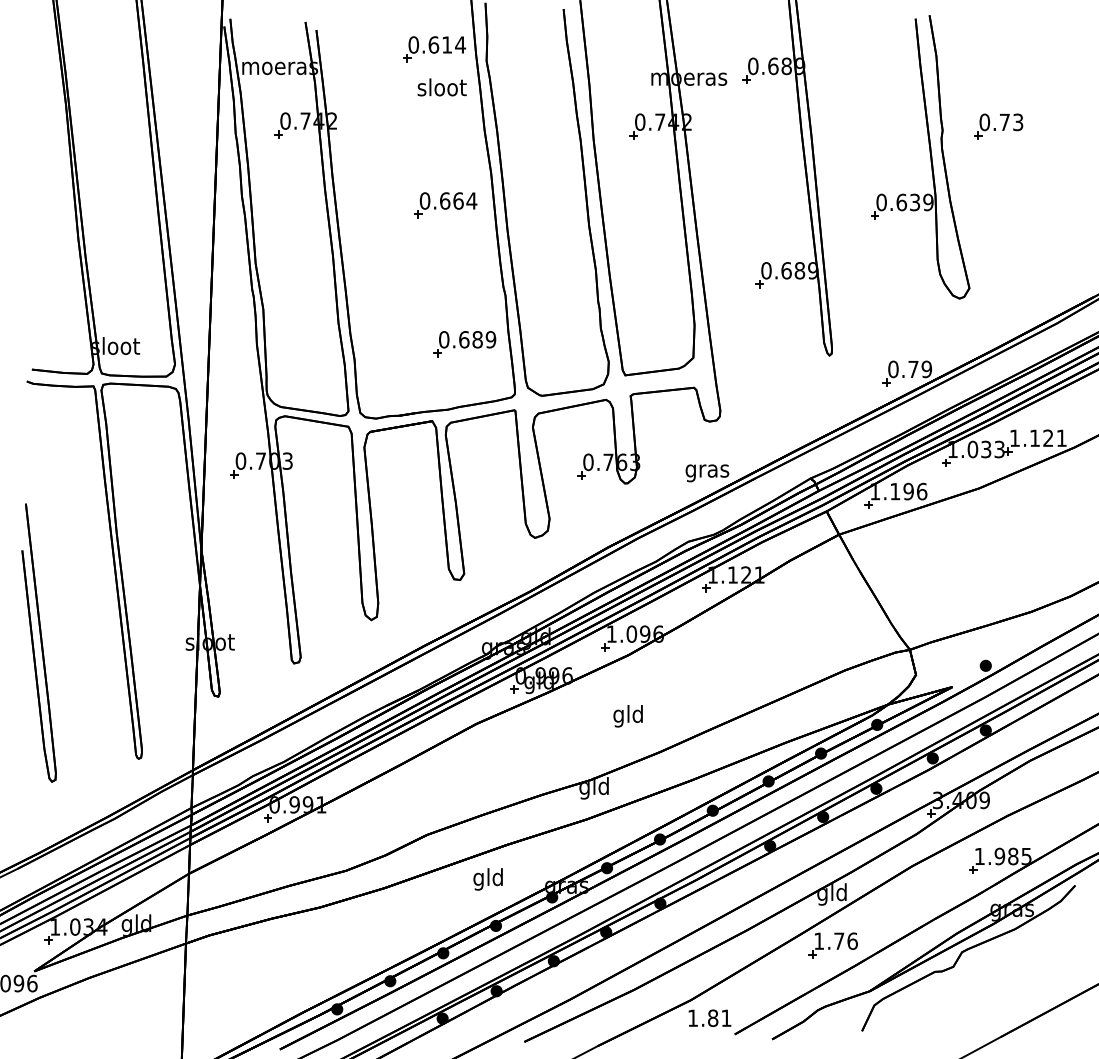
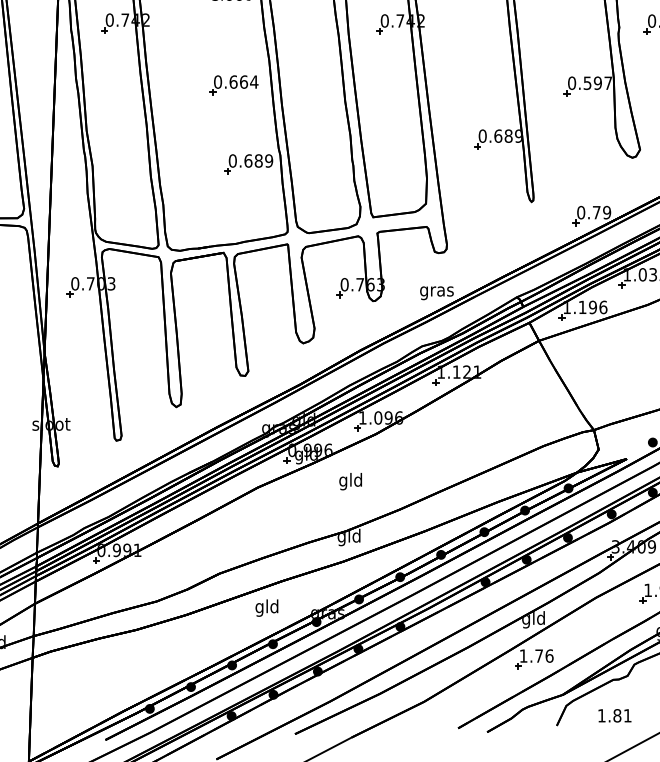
text: (914, 202) -> (597, 83), 0.639 -> 0.597
part: (464, 344) -> (248, 164), moved
text: (627, 716) -> (350, 481), moved
text: (709, 1017) -> (614, 715), moved

